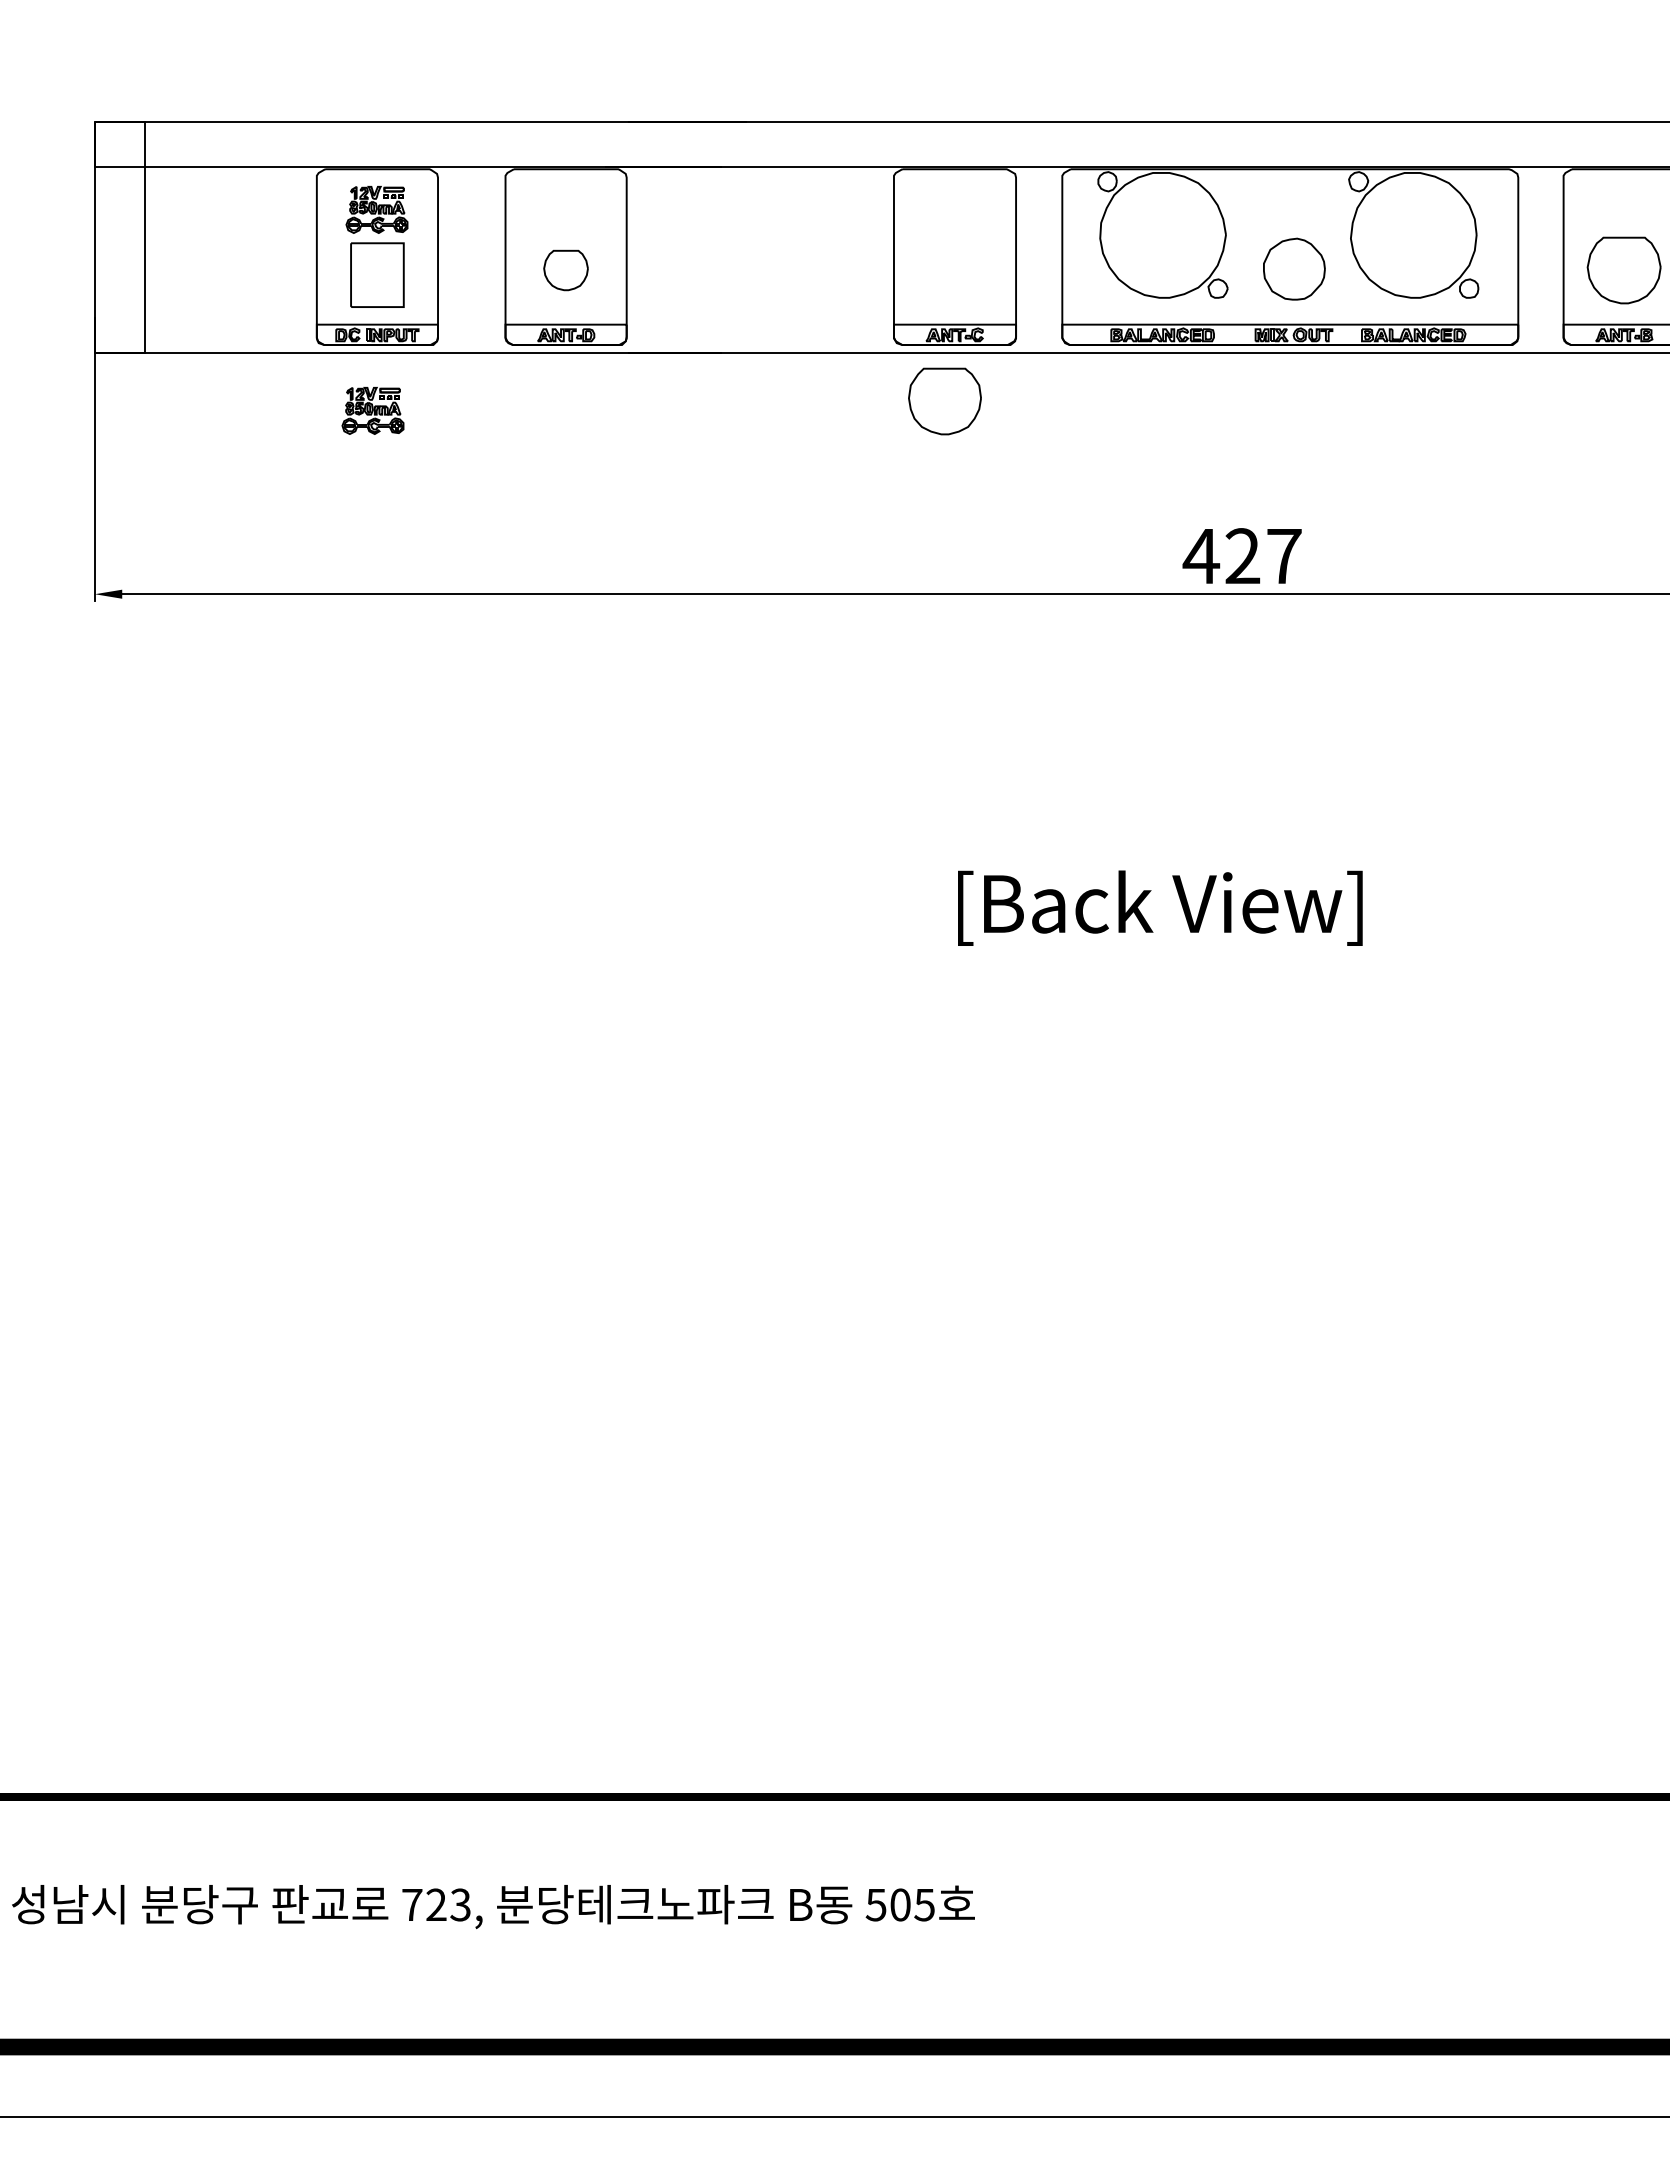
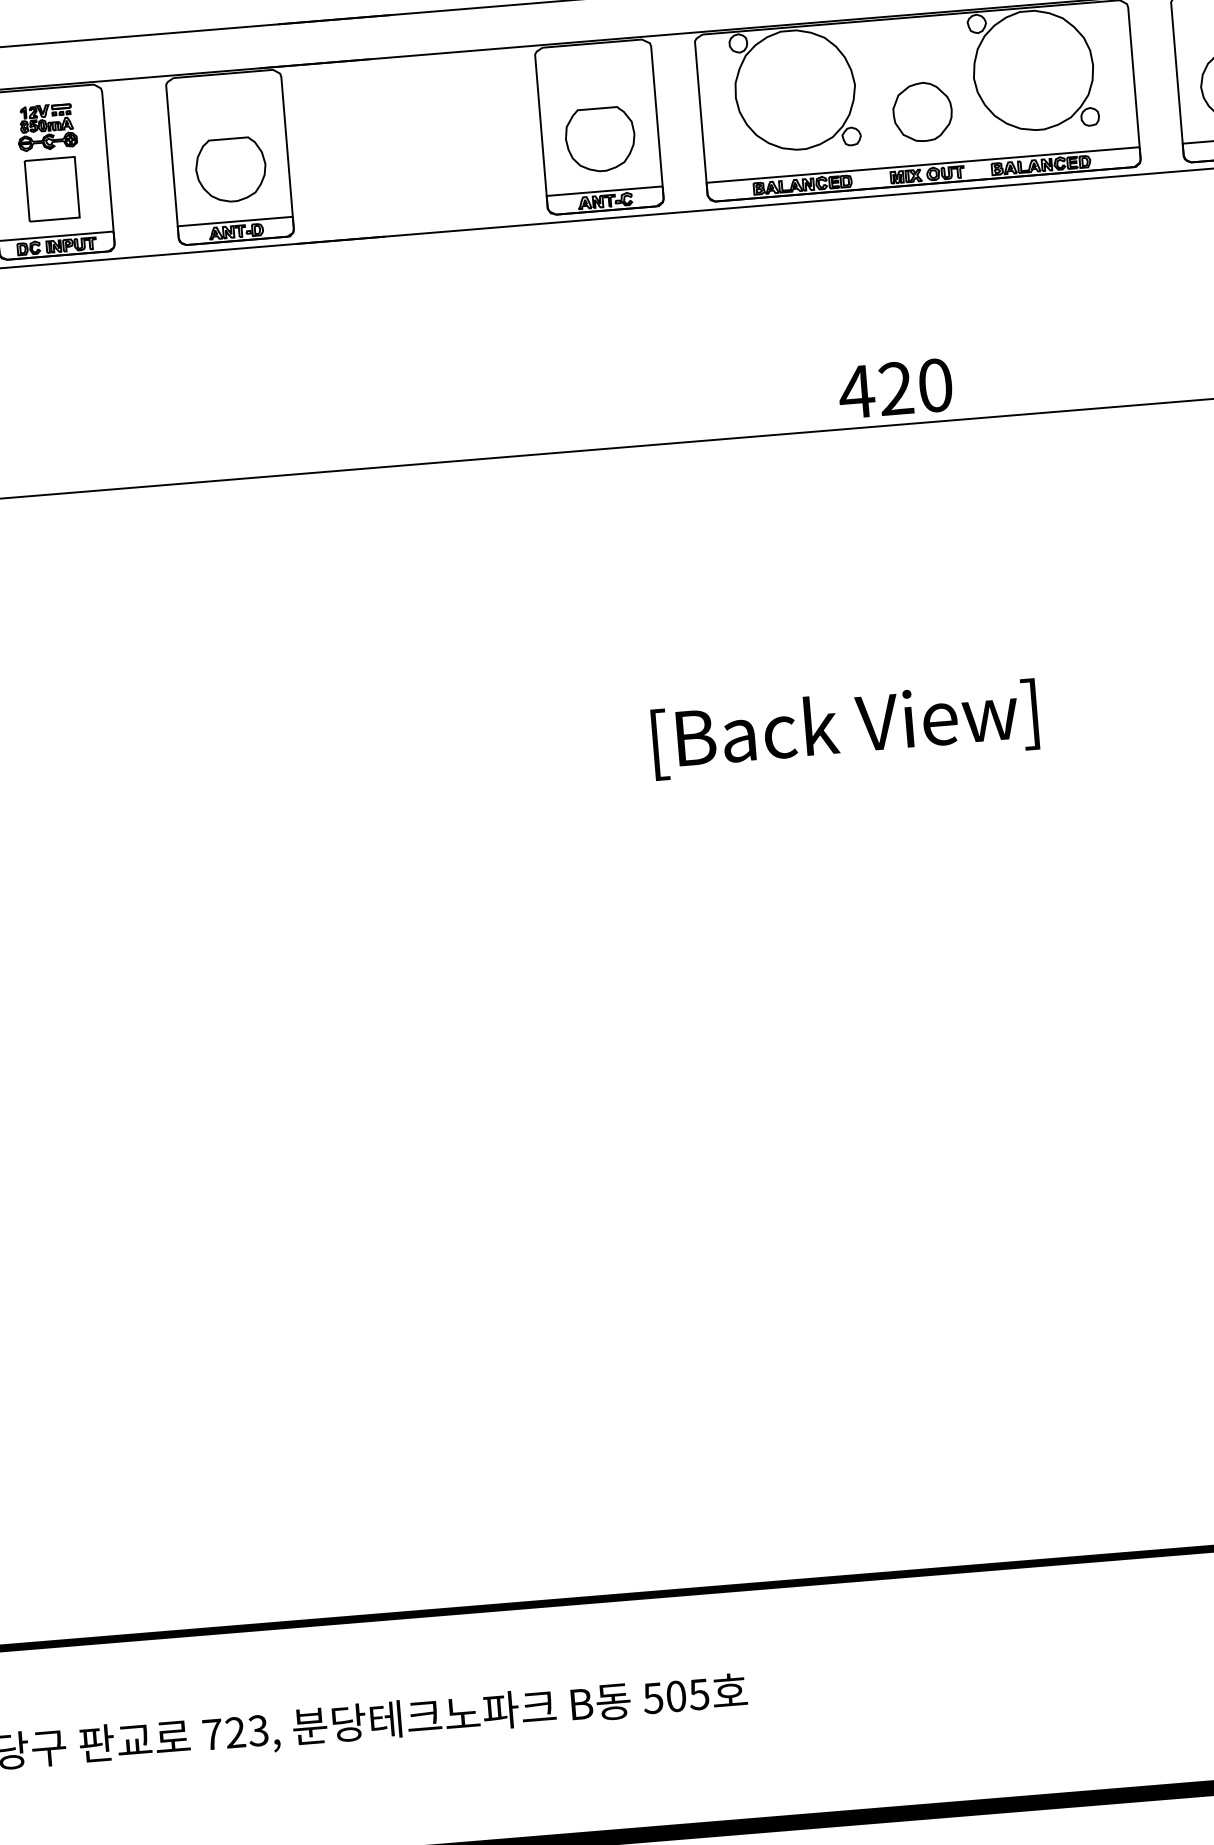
part: (565, 270) -> (230, 170), size x1.67
part: (944, 401) -> (599, 139), moved
part: (372, 410) -> (58, 318), removed
text: (1284, 556) -> (935, 385), 427 -> 420

